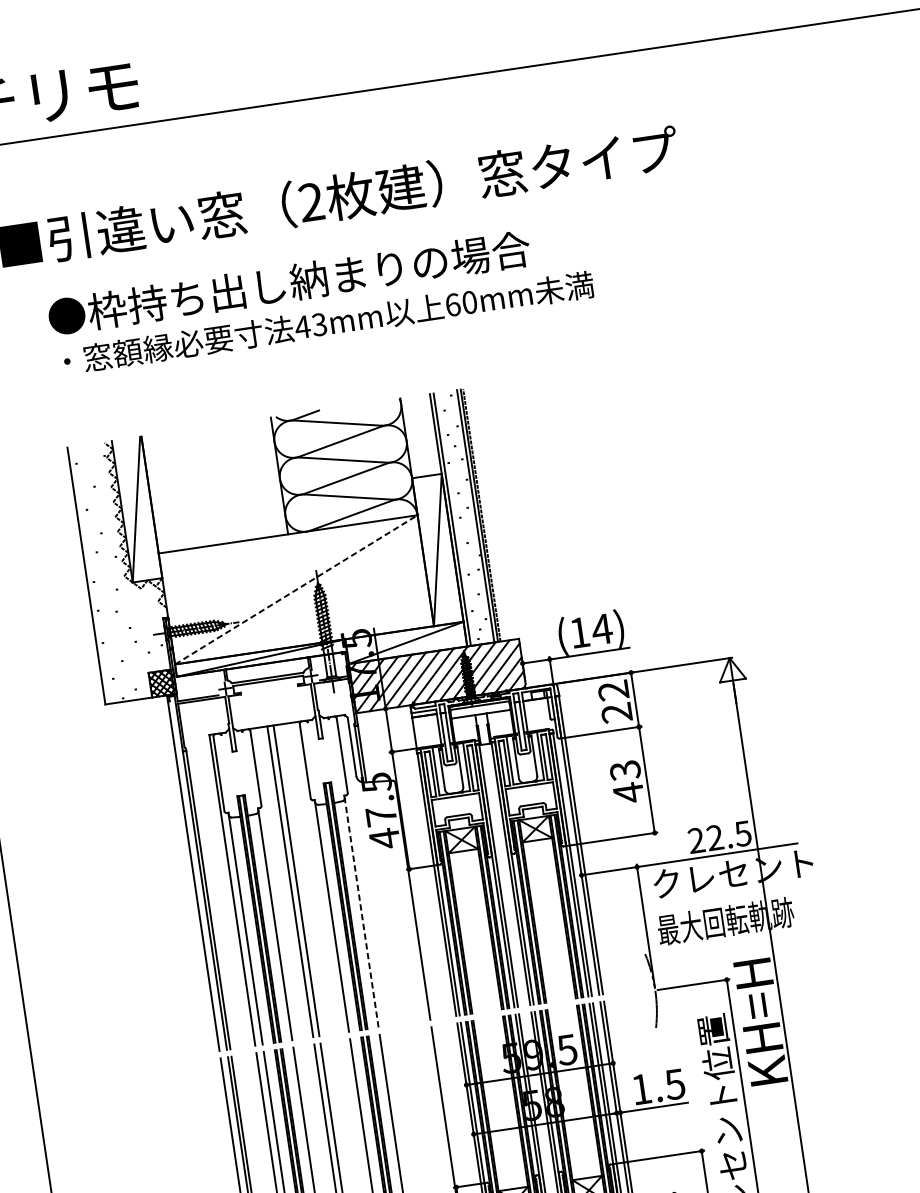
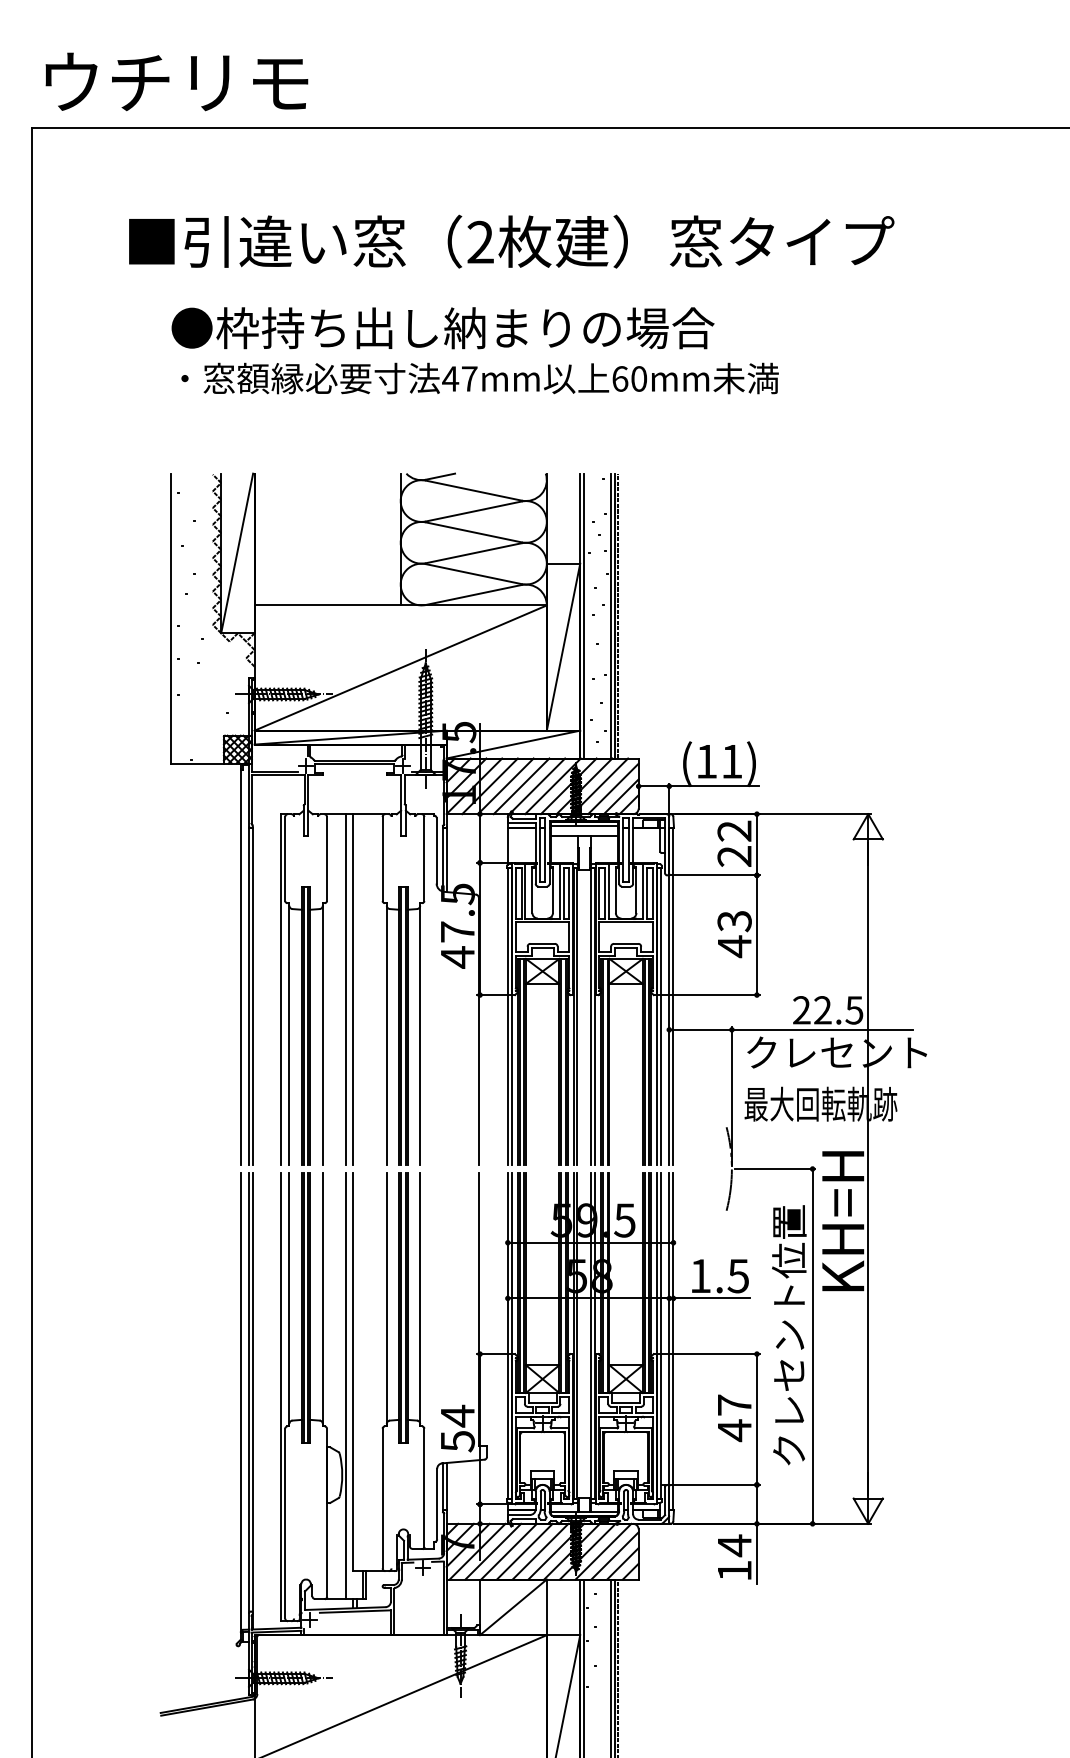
text: (319, 324) -> (469, 378), 43mm -> 47mm
line: (296, 590) -> (400, 668), dashed -> solid
text: (601, 629) -> (731, 761), (14) -> (11)
line: (361, 912) -> (420, 1035), dashed -> solid

